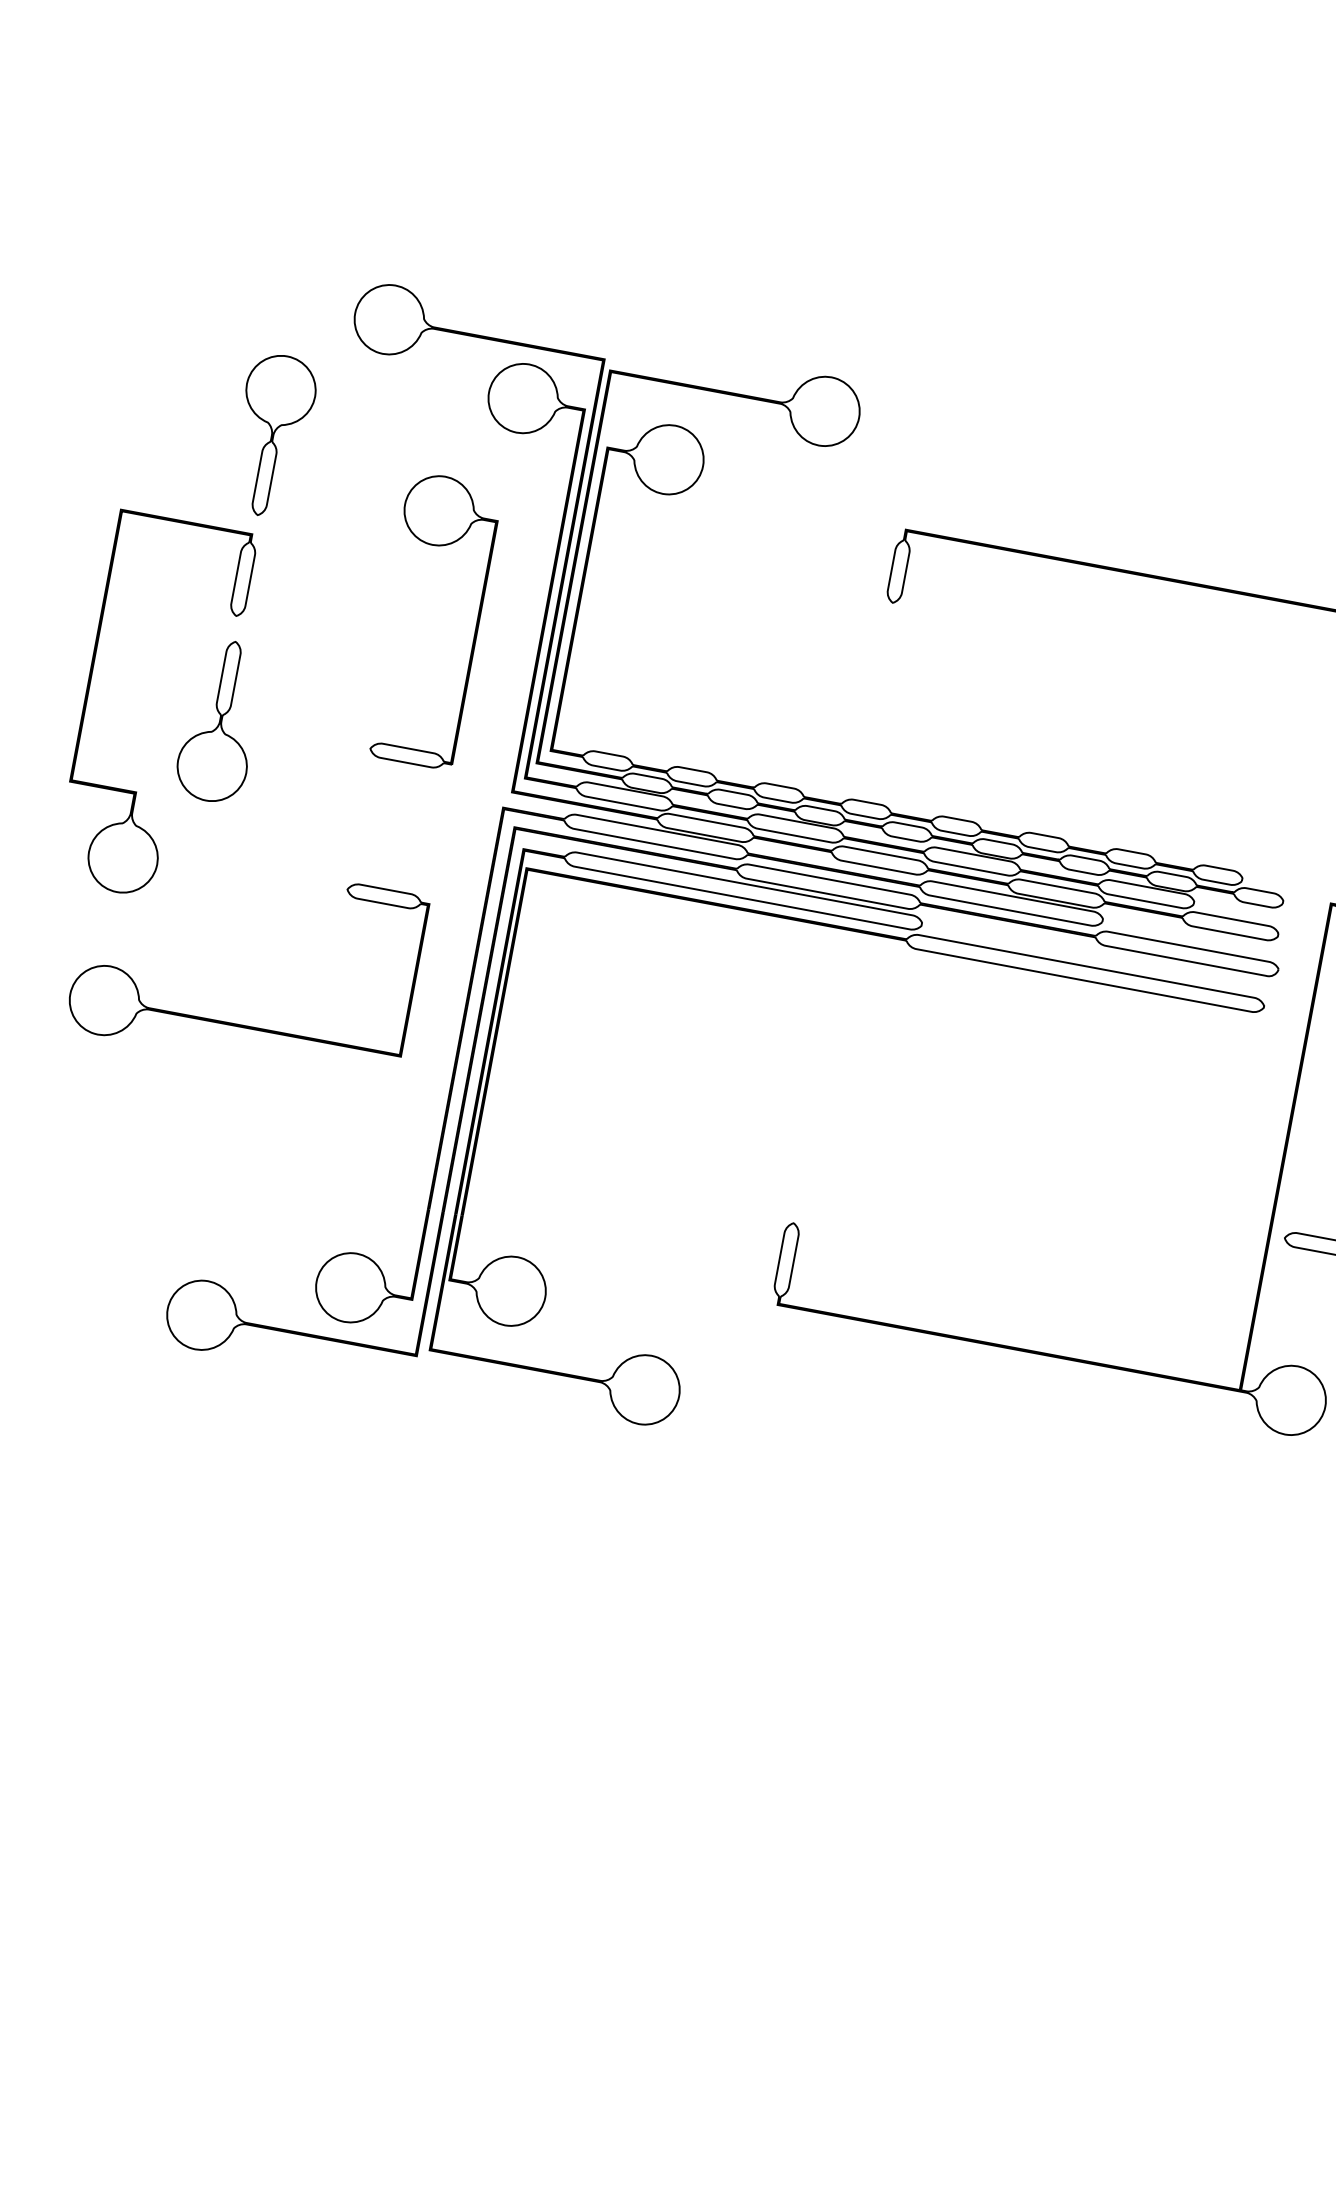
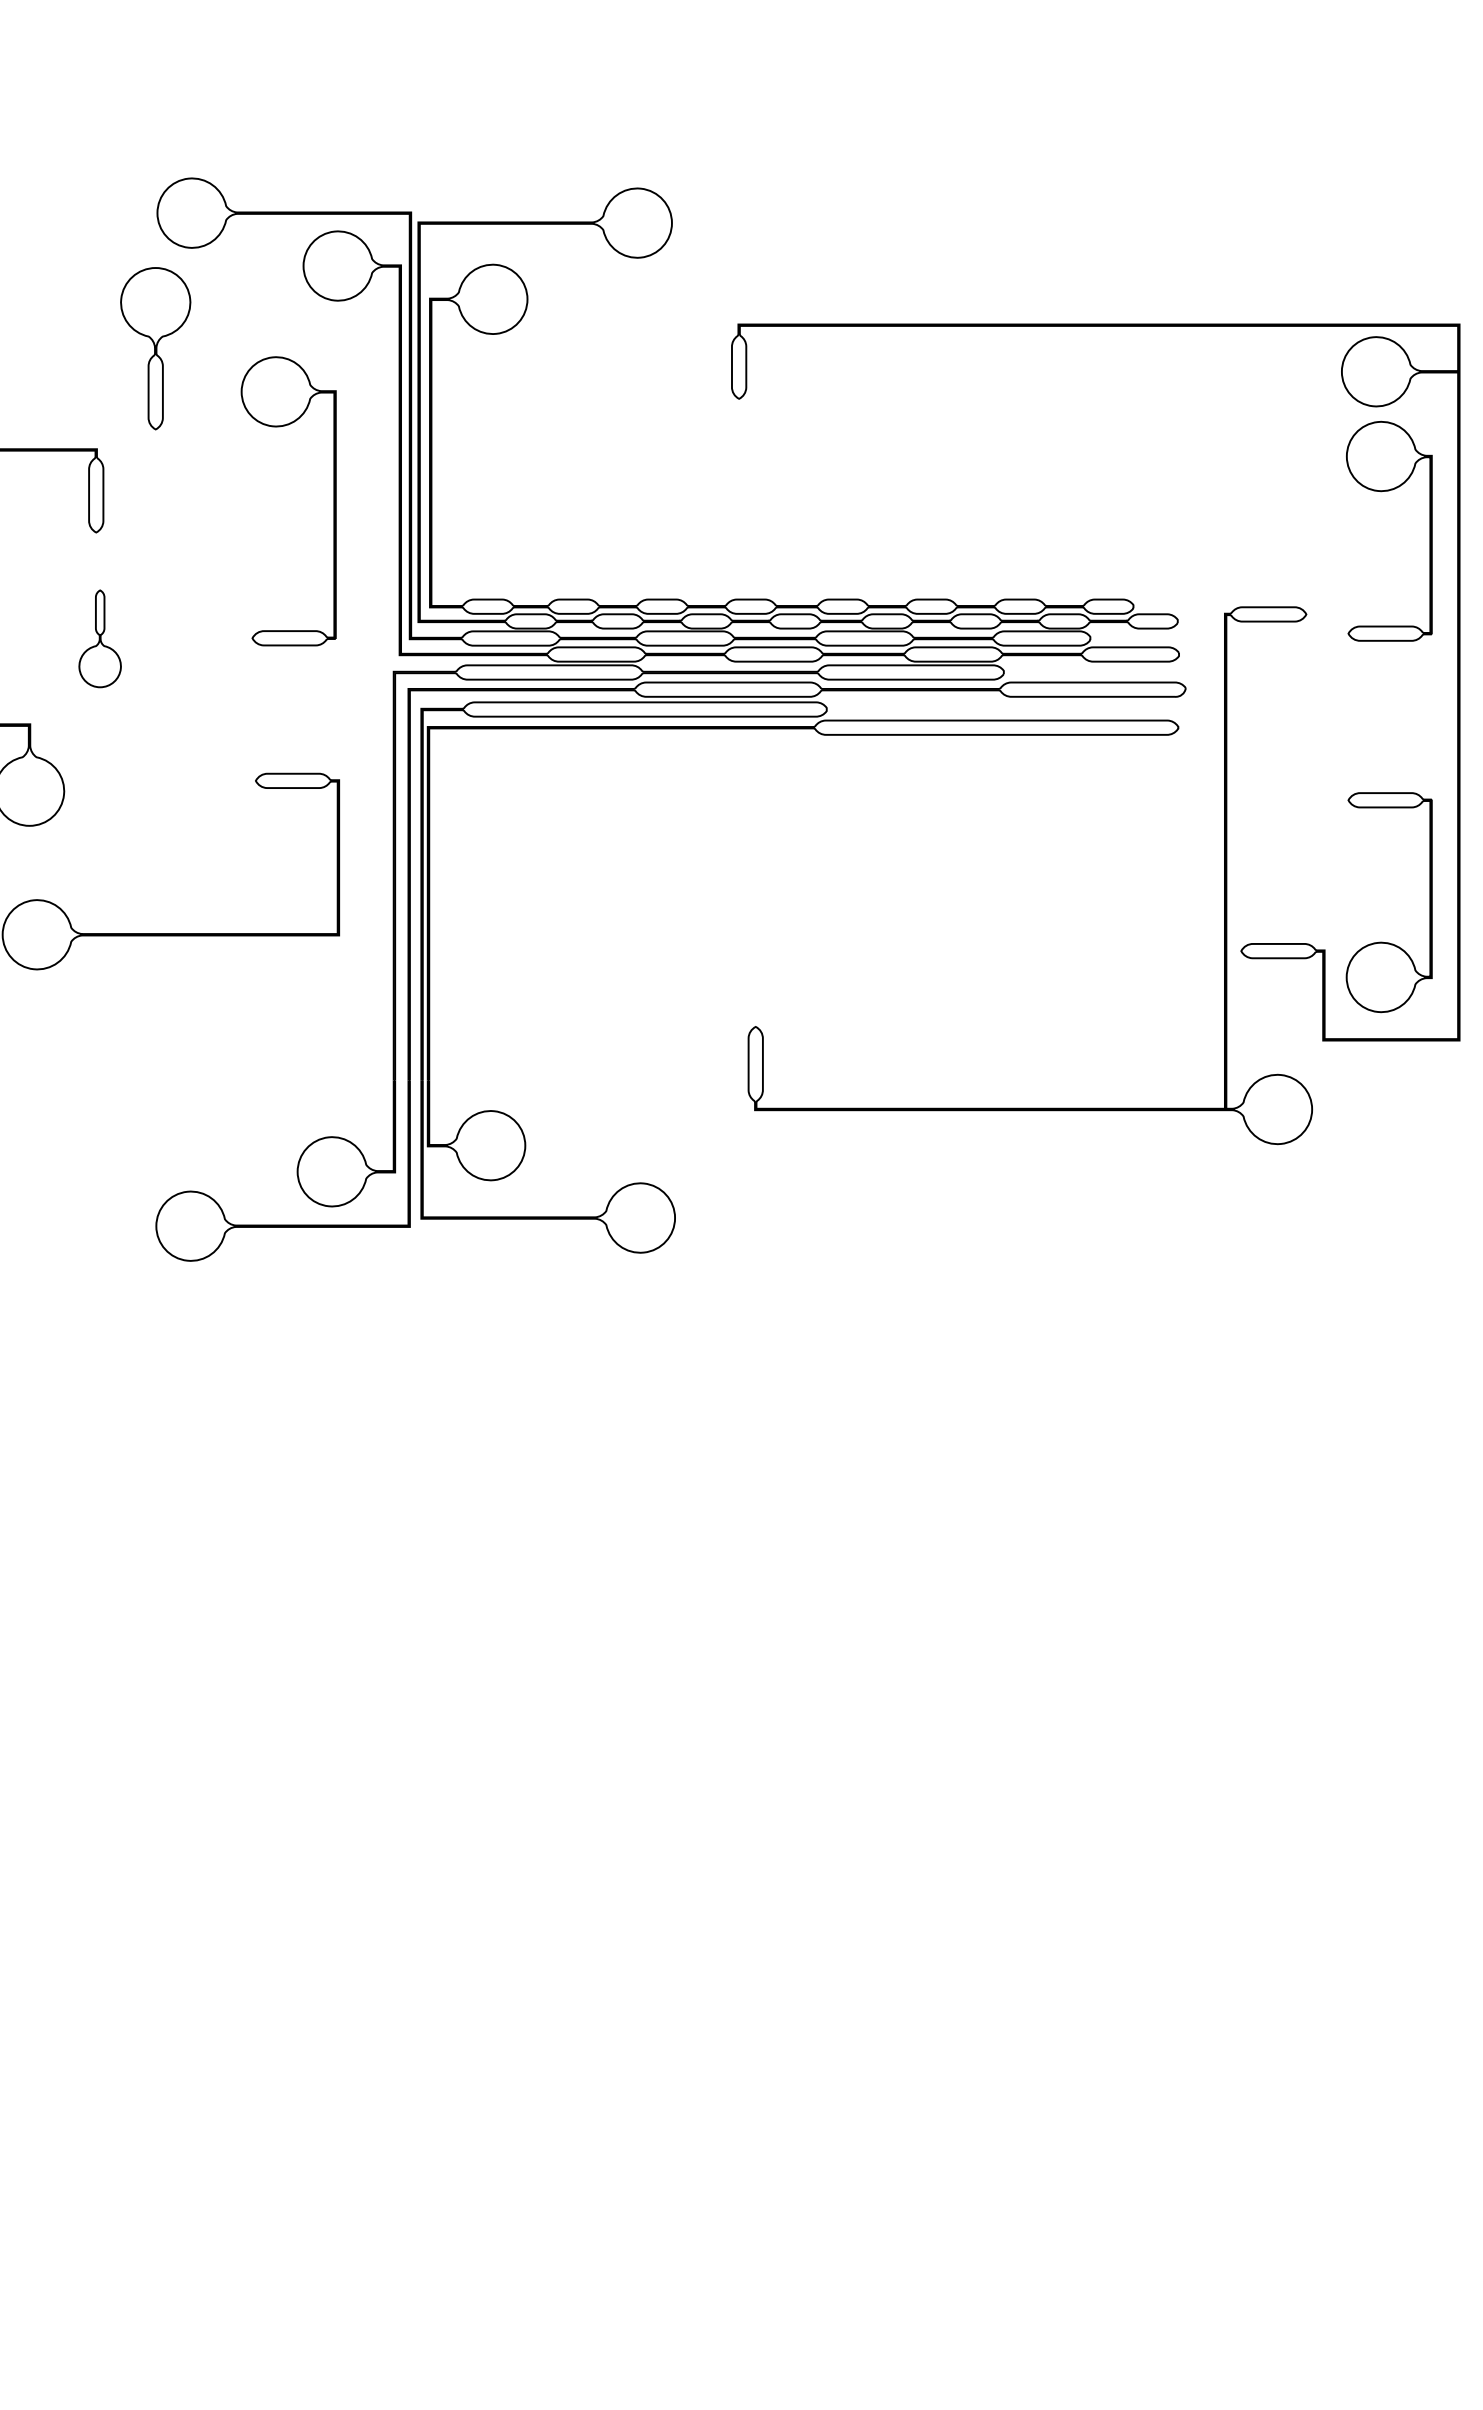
part: (272, 435) -> (155, 348), moved
part: (220, 720) -> (99, 638), size x0.6

